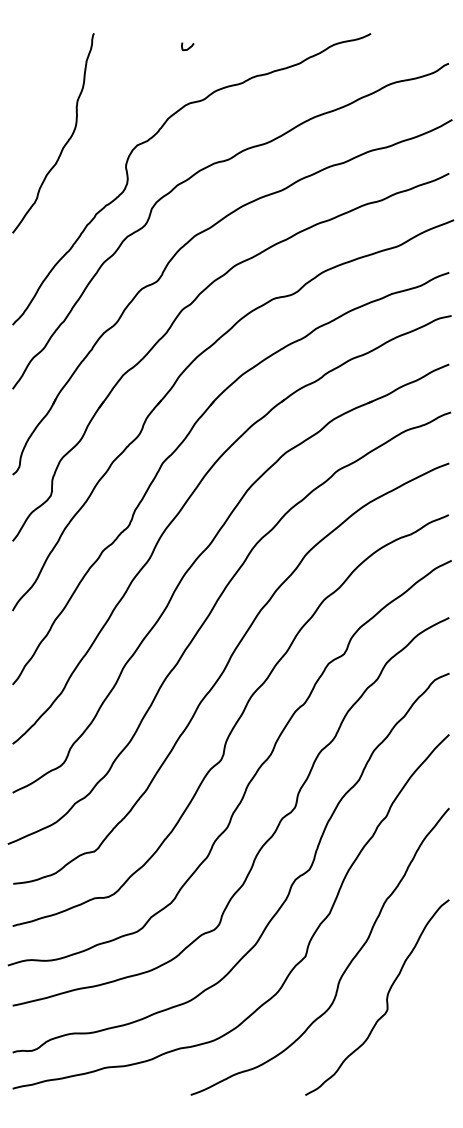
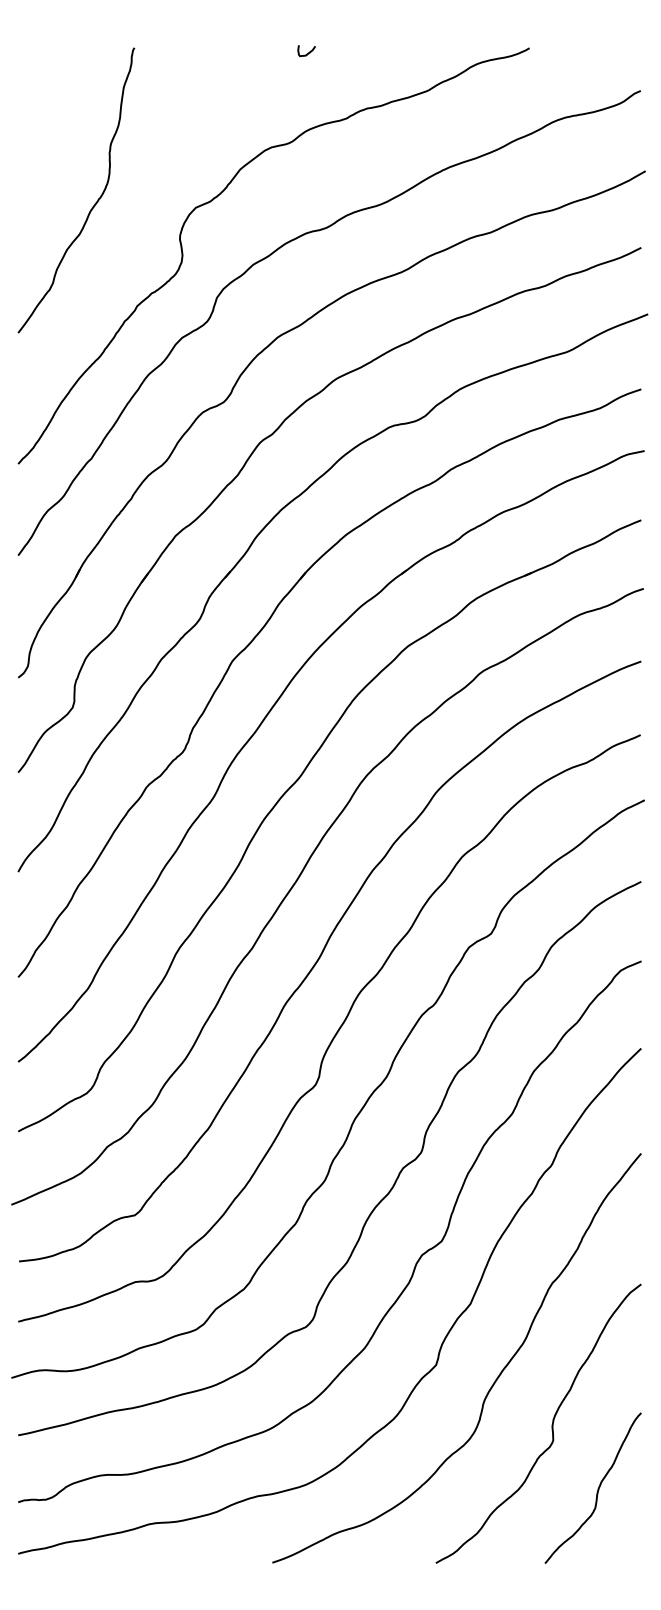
curve: (188, 47) -> (307, 52), moved
curve: (418, 1042) -> (597, 1487), added

